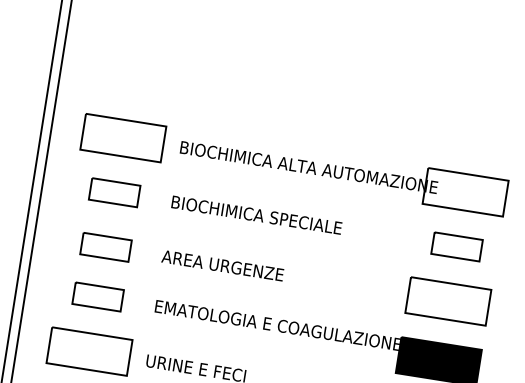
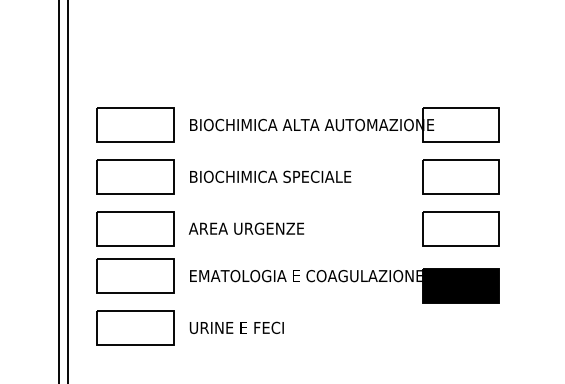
part: (114, 192) -> (135, 176), size x1.67
part: (456, 246) -> (460, 176), size x1.67
part: (106, 247) -> (135, 228), size x1.67
part: (98, 296) -> (135, 275), size x1.67

